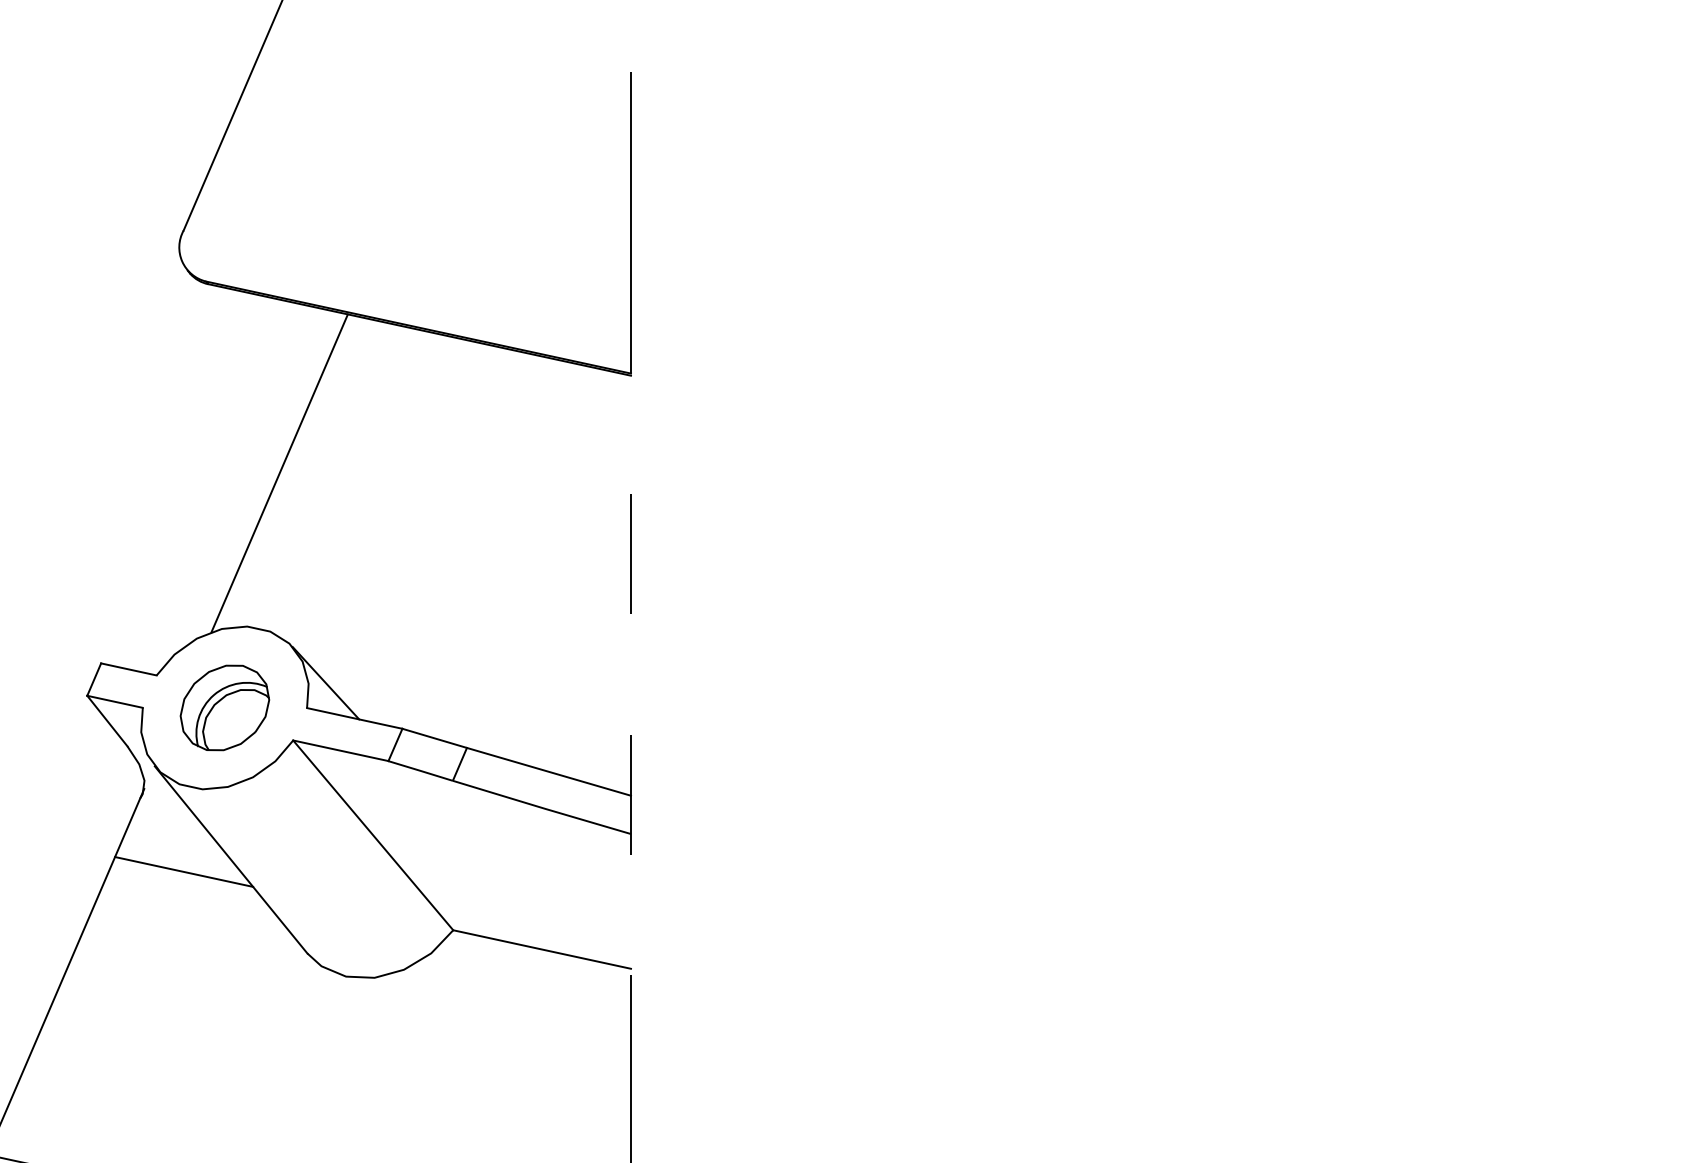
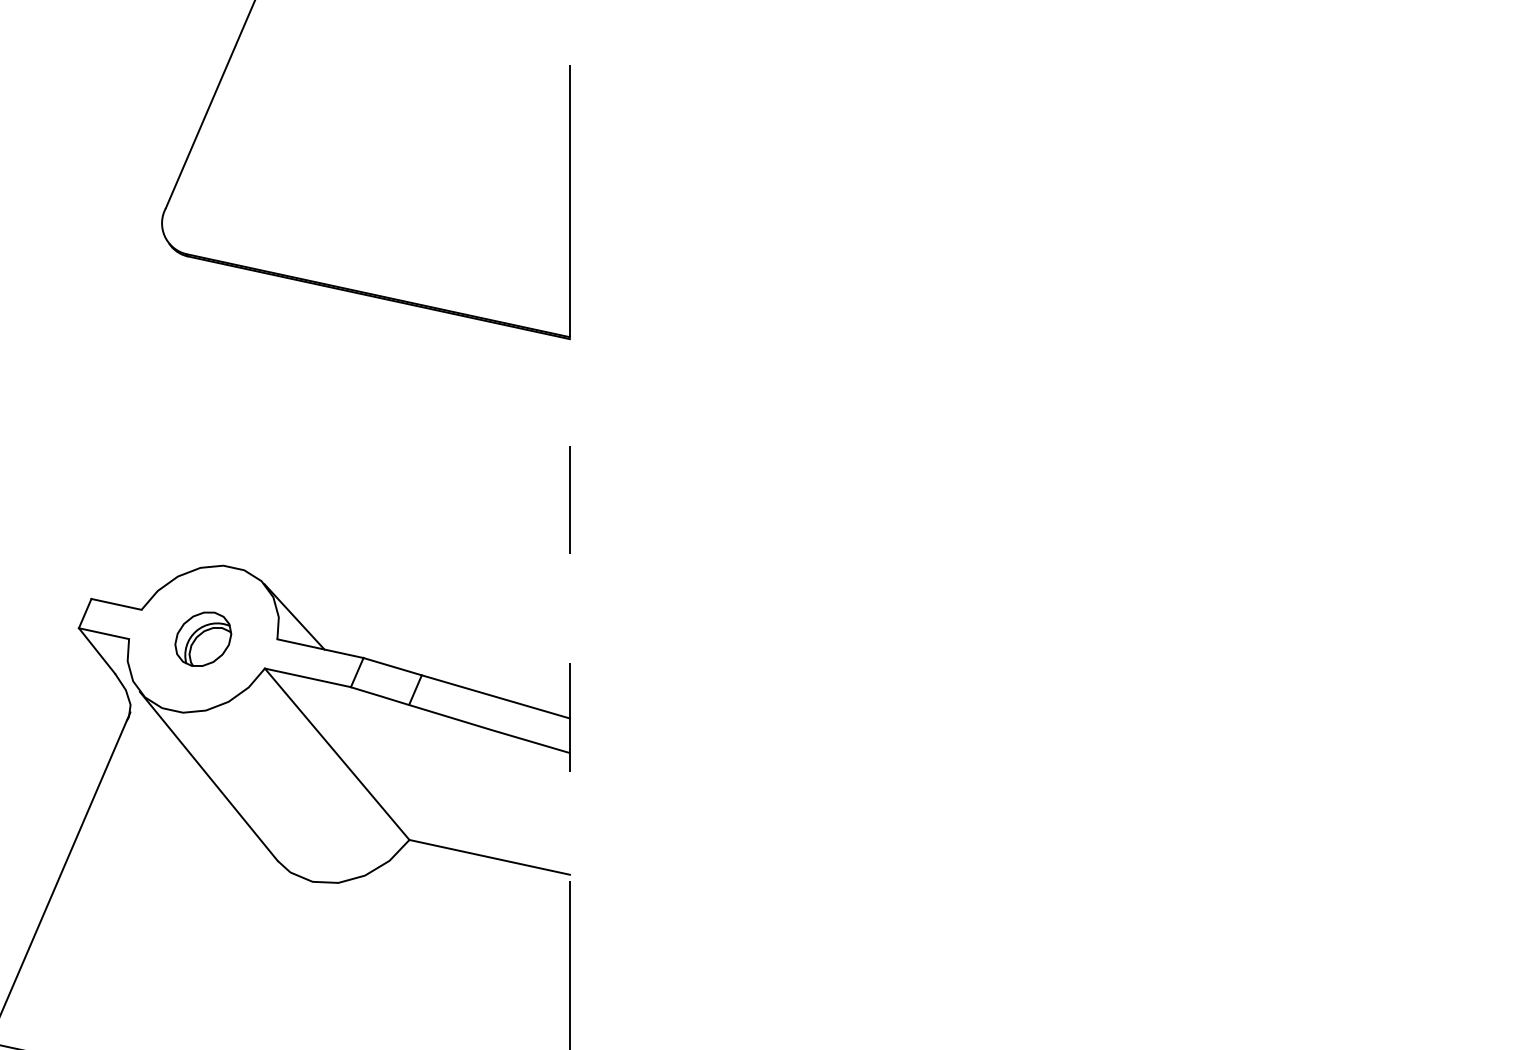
line: (279, 472) -> (252, 426), removed
part: (225, 708) -> (203, 639), size x0.7
line: (184, 871) -> (166, 786), removed

